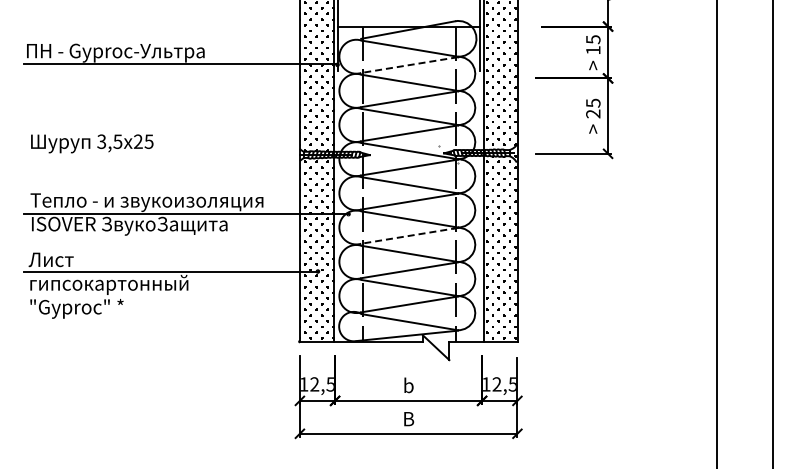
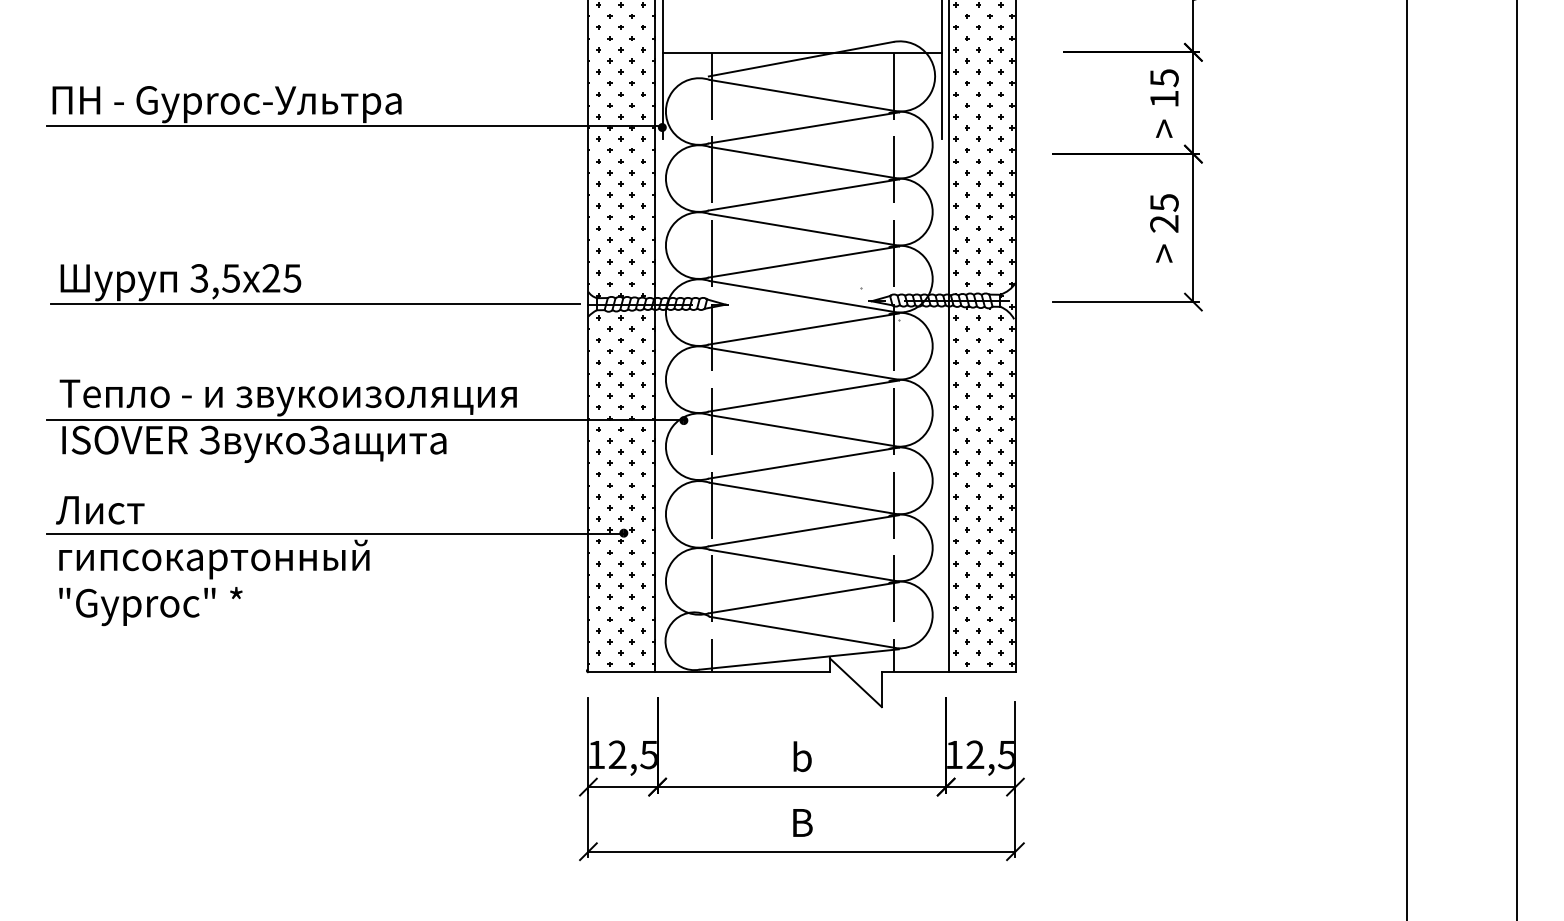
line: (409, 65) -> (803, 128), dashed -> solid
line: (160, 155) -> (314, 305), added
line: (409, 235) -> (803, 462), dashed -> solid

